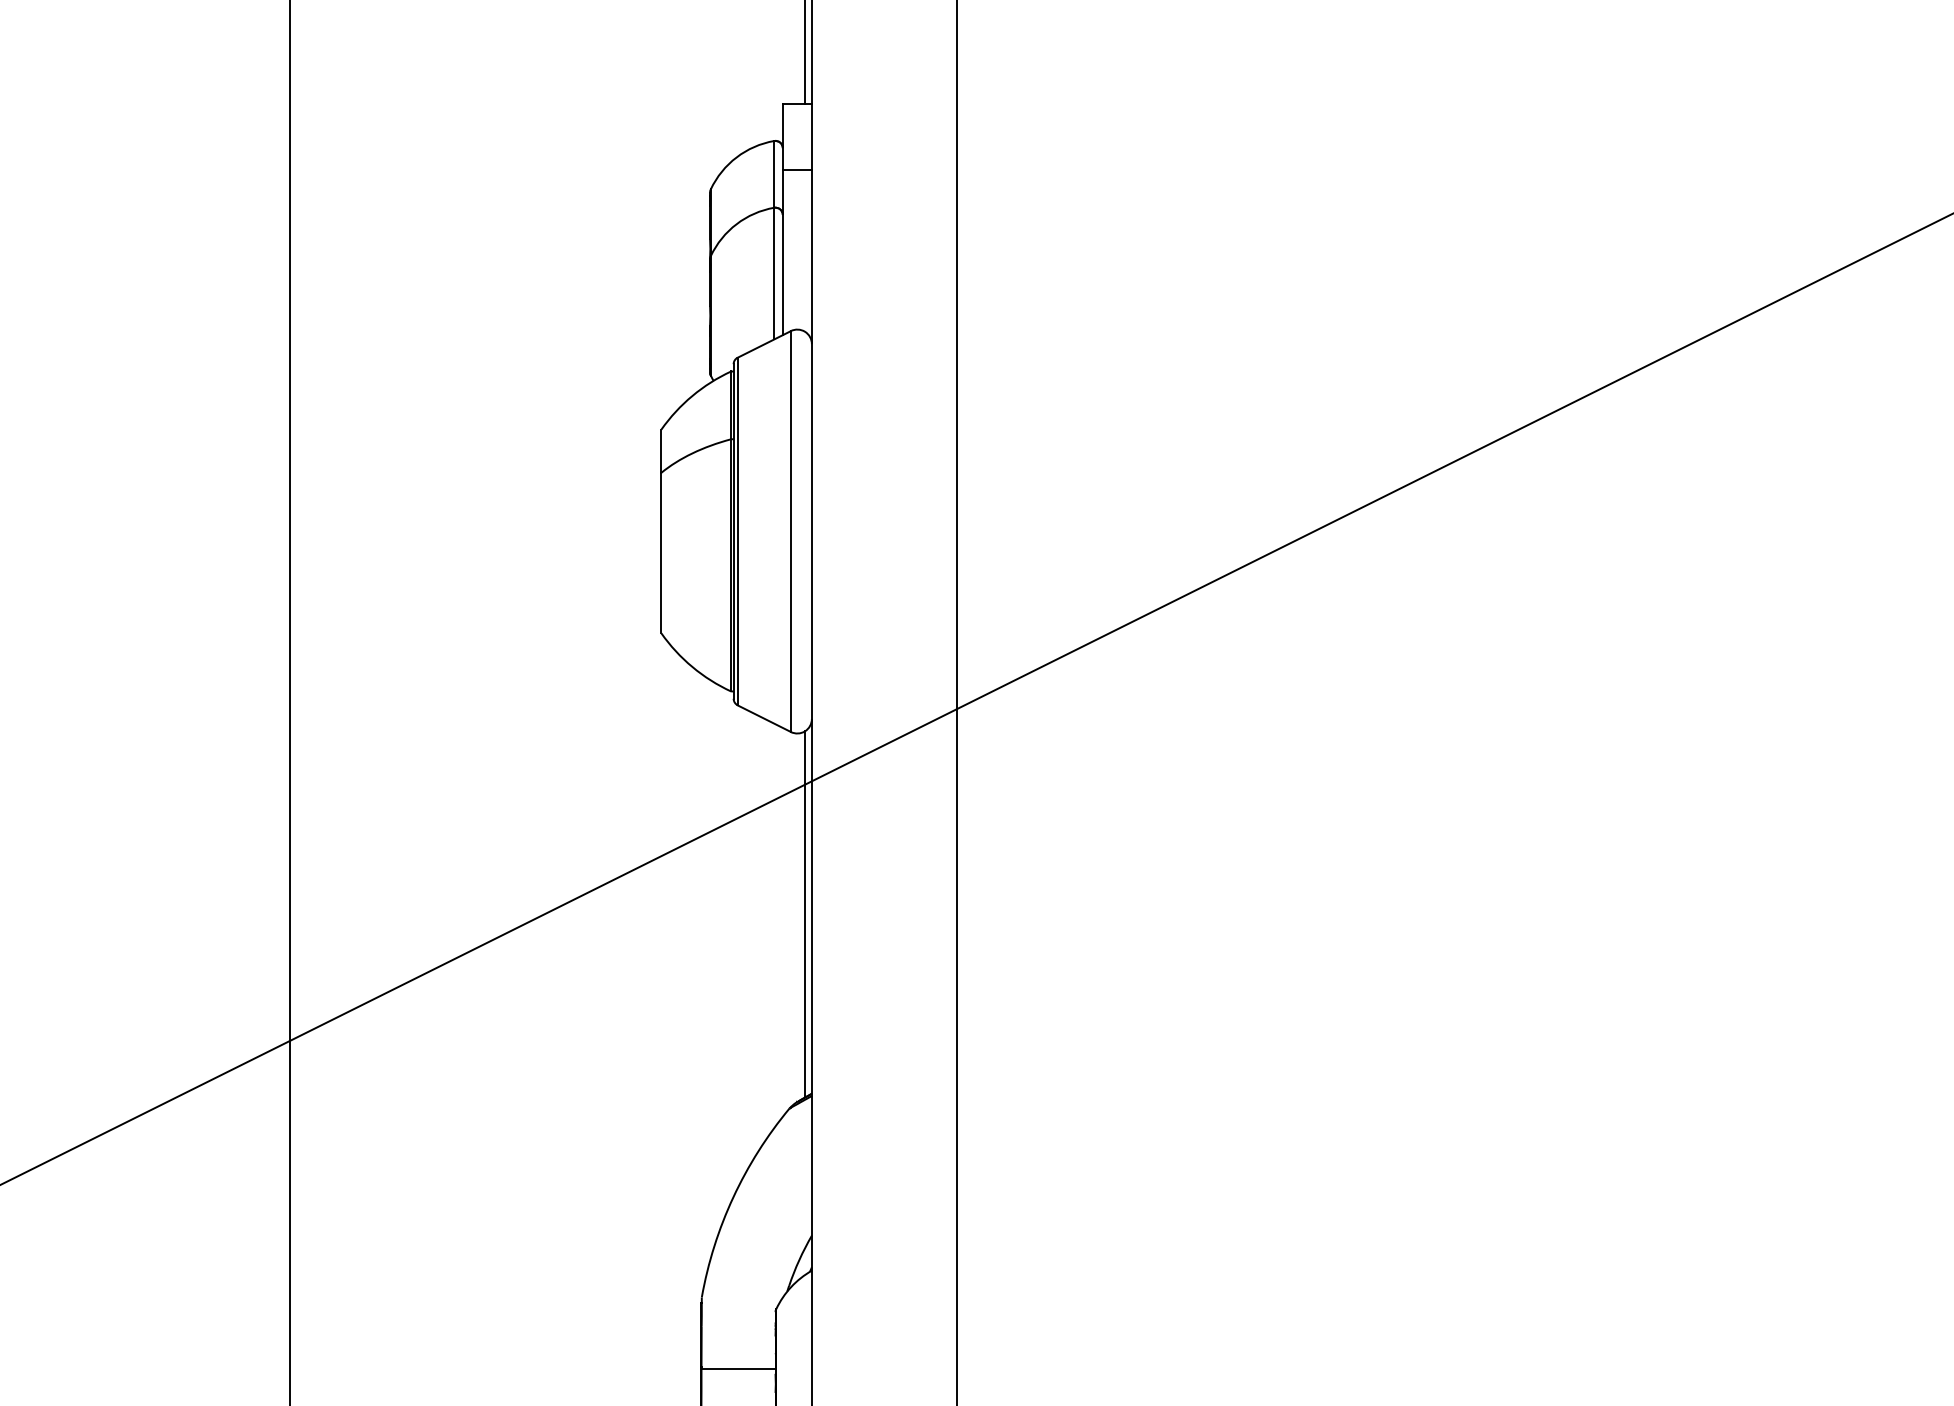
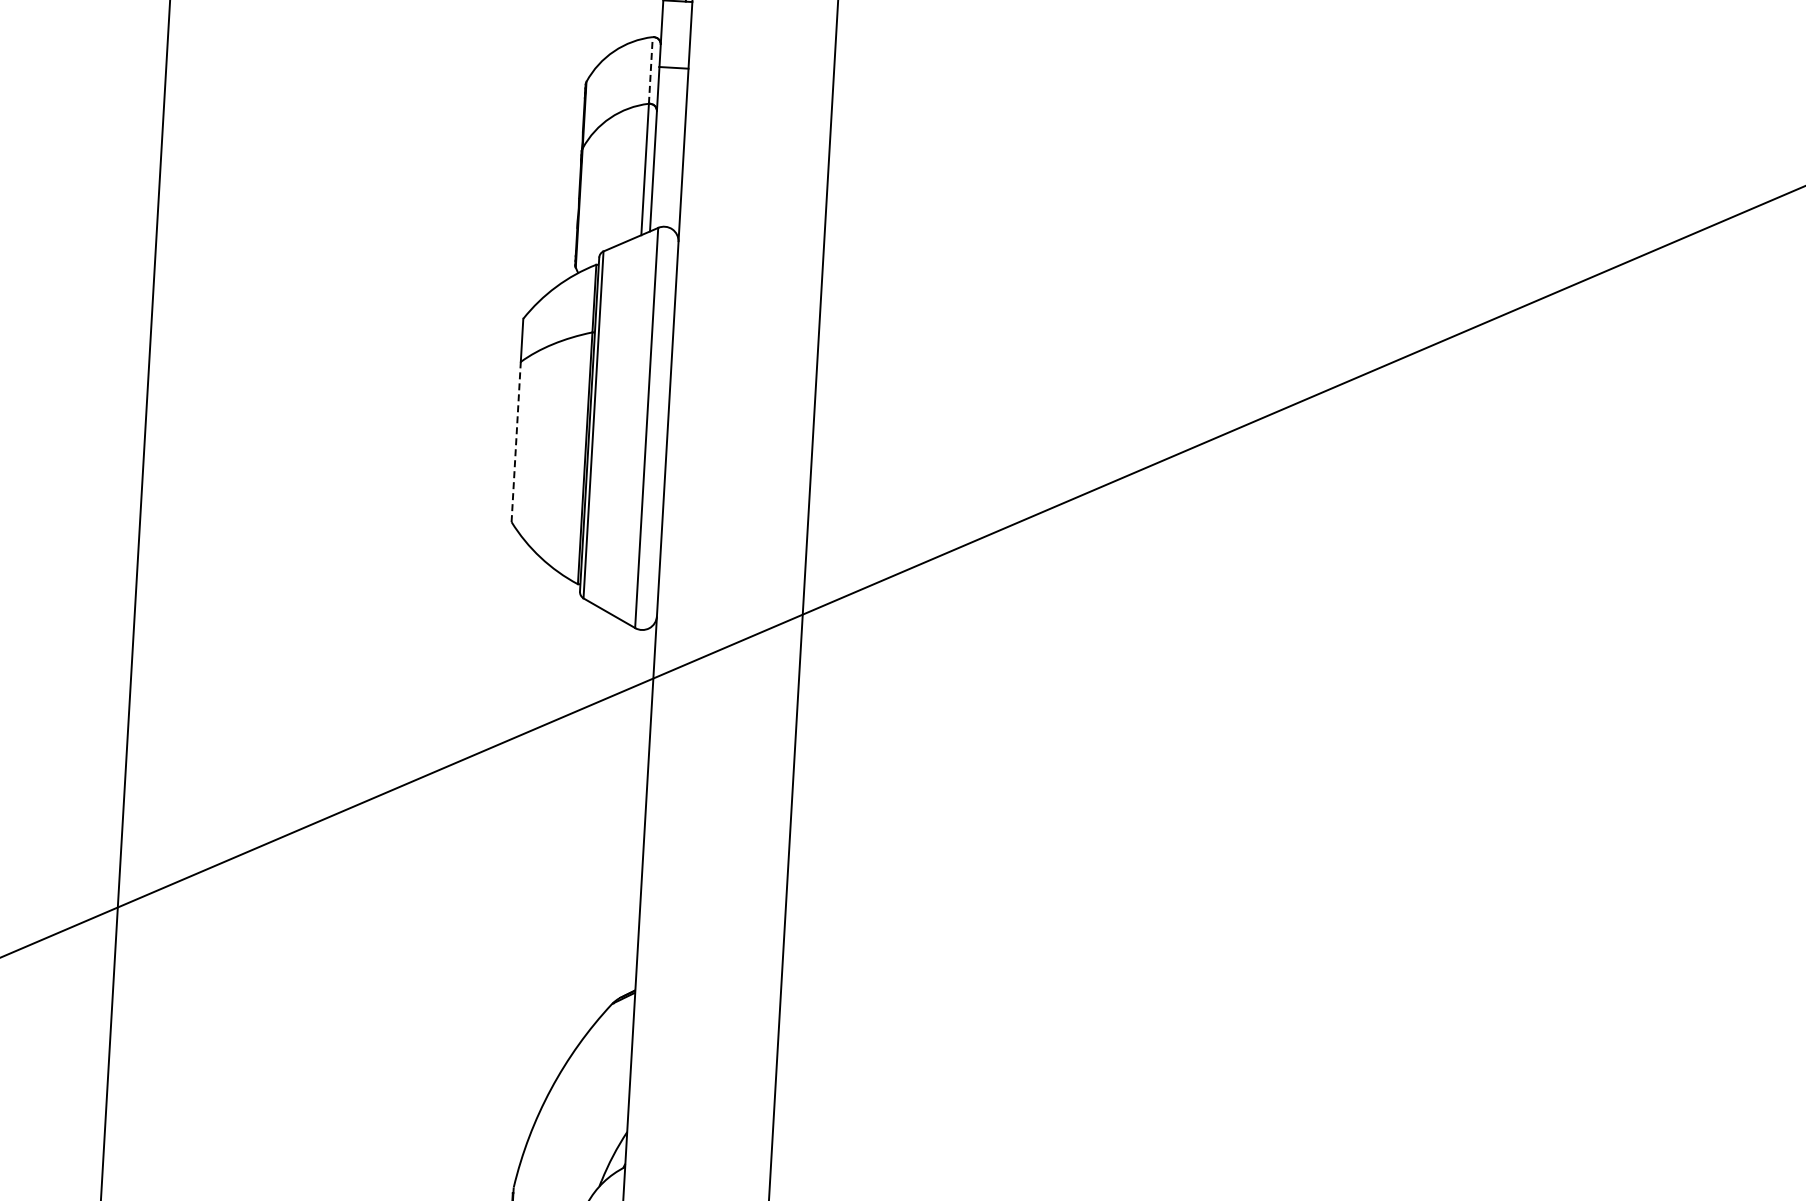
line: (774, 173) -> (651, 69), solid -> dashed
line: (661, 552) -> (516, 441), solid -> dashed
line: (805, 914) -> (639, 811), removed

